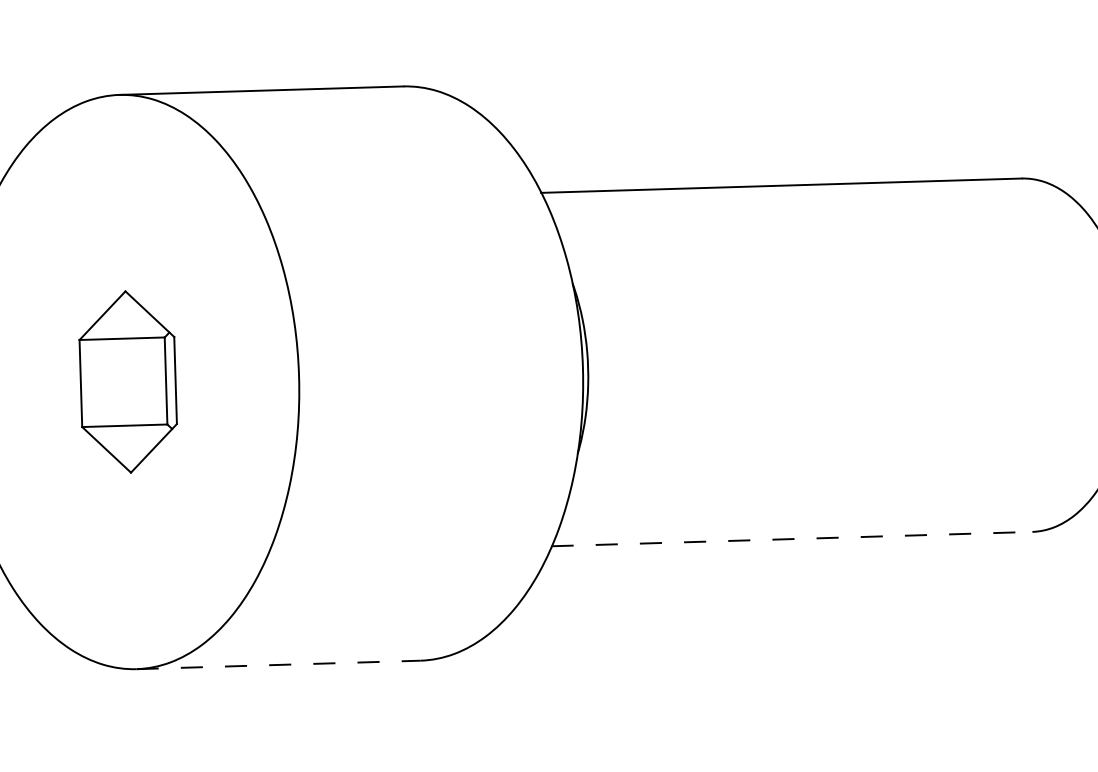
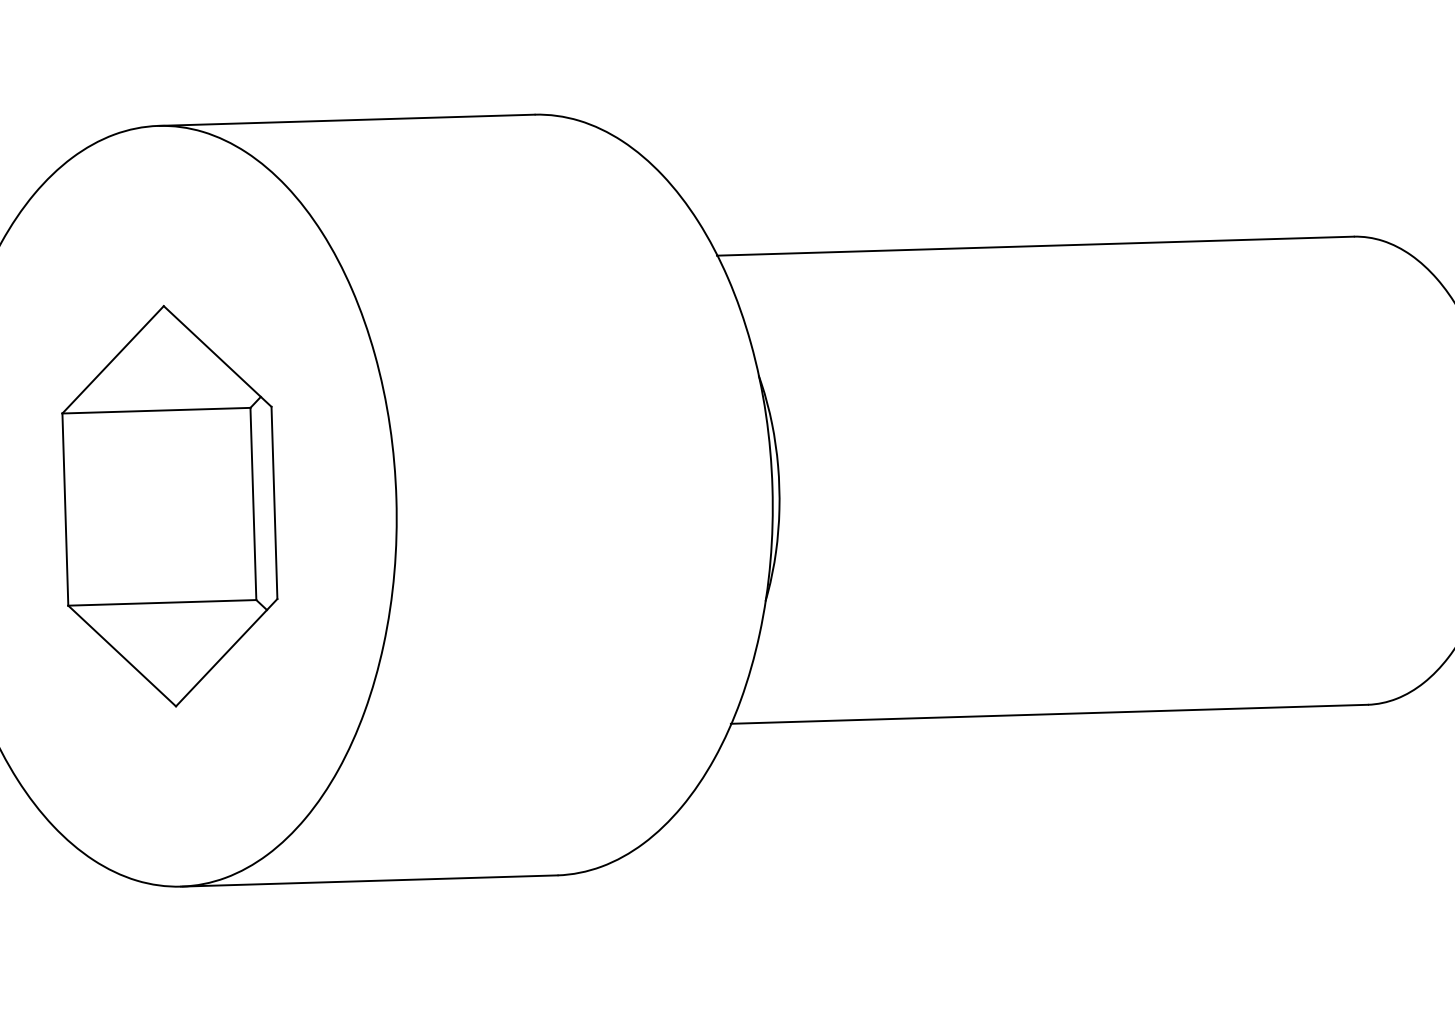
part: (128, 381) -> (170, 505), size x1.67
line: (791, 539) -> (1048, 714), dashed -> solid
line: (279, 664) -> (370, 880), dashed -> solid

